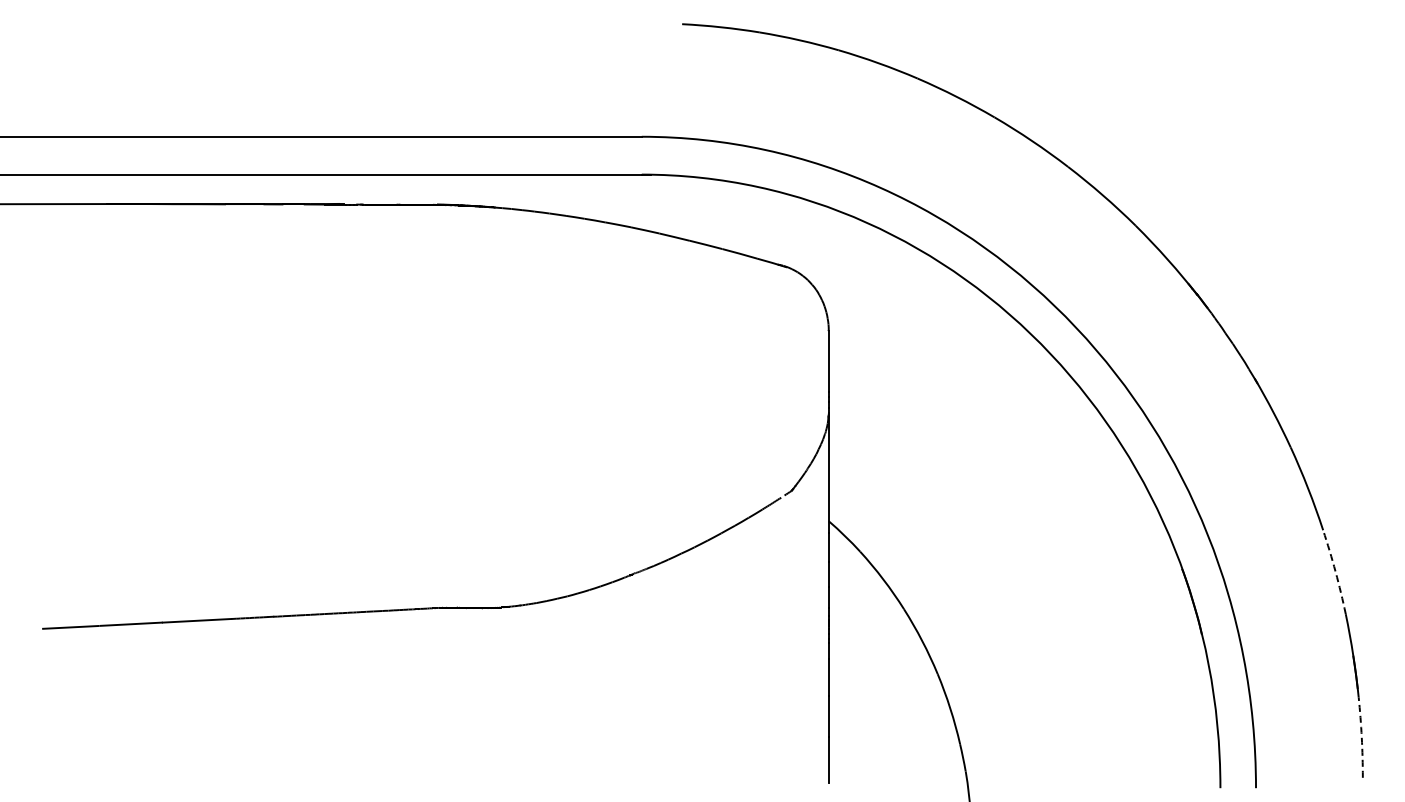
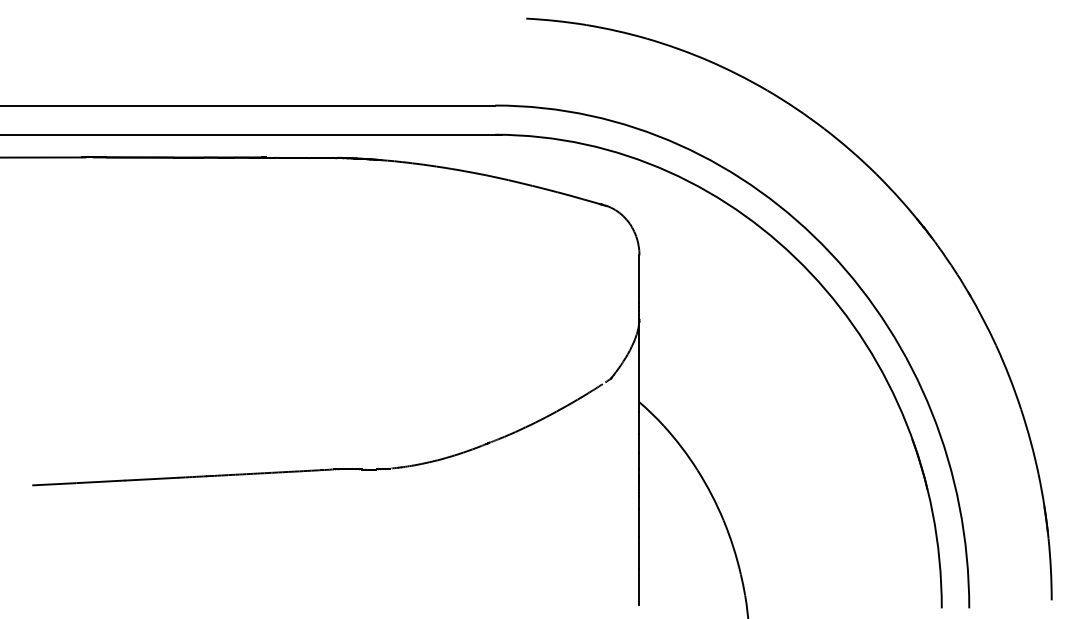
arc: (1335, 571) -> (1030, 441), dashed -> solid
arc: (1361, 737) -> (1050, 569), dashed -> solid

